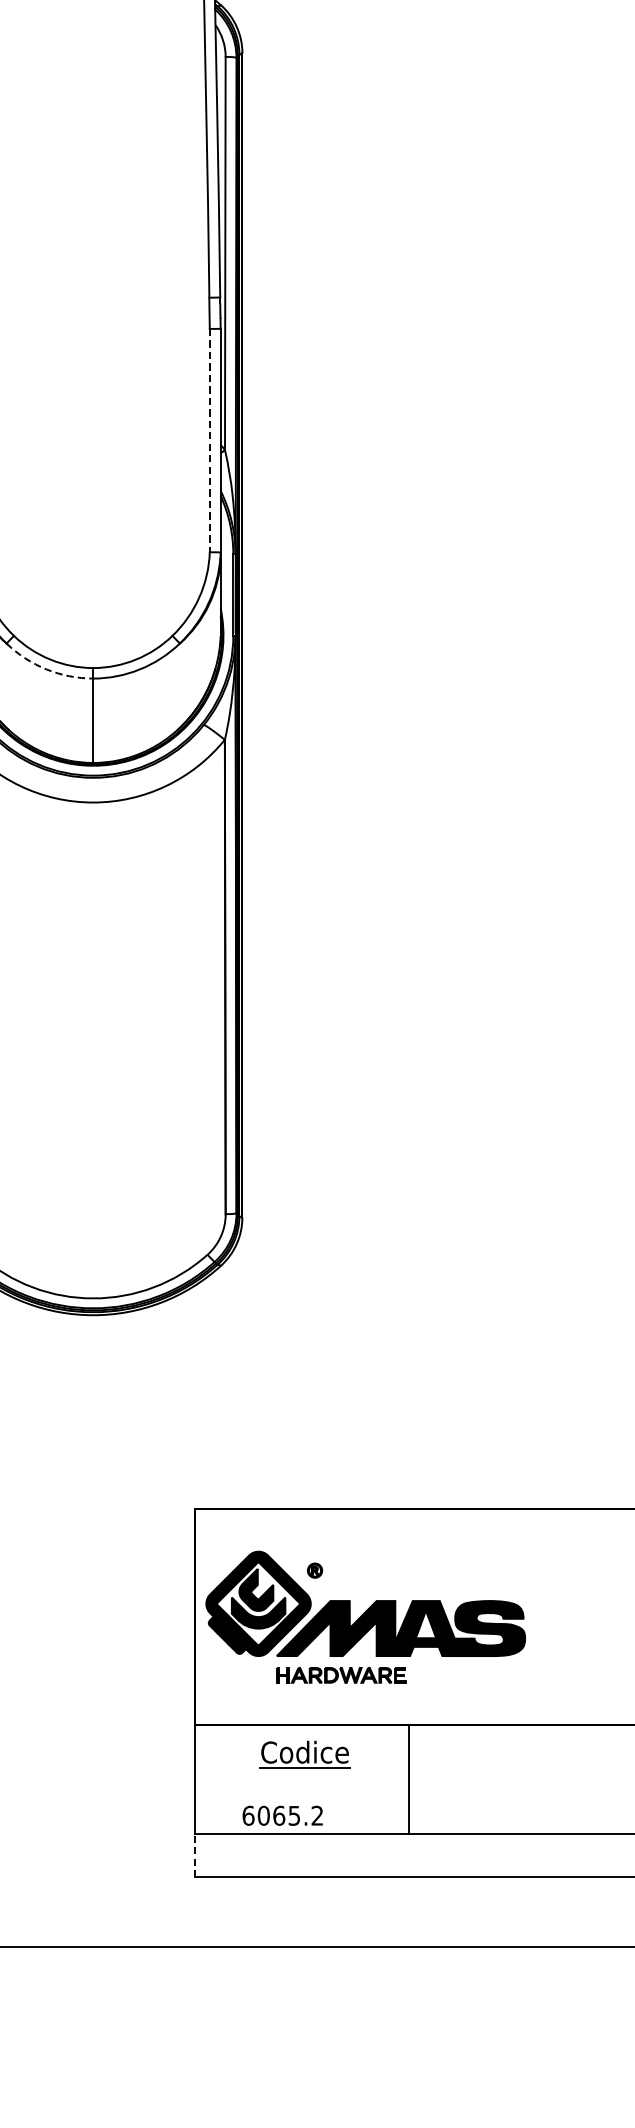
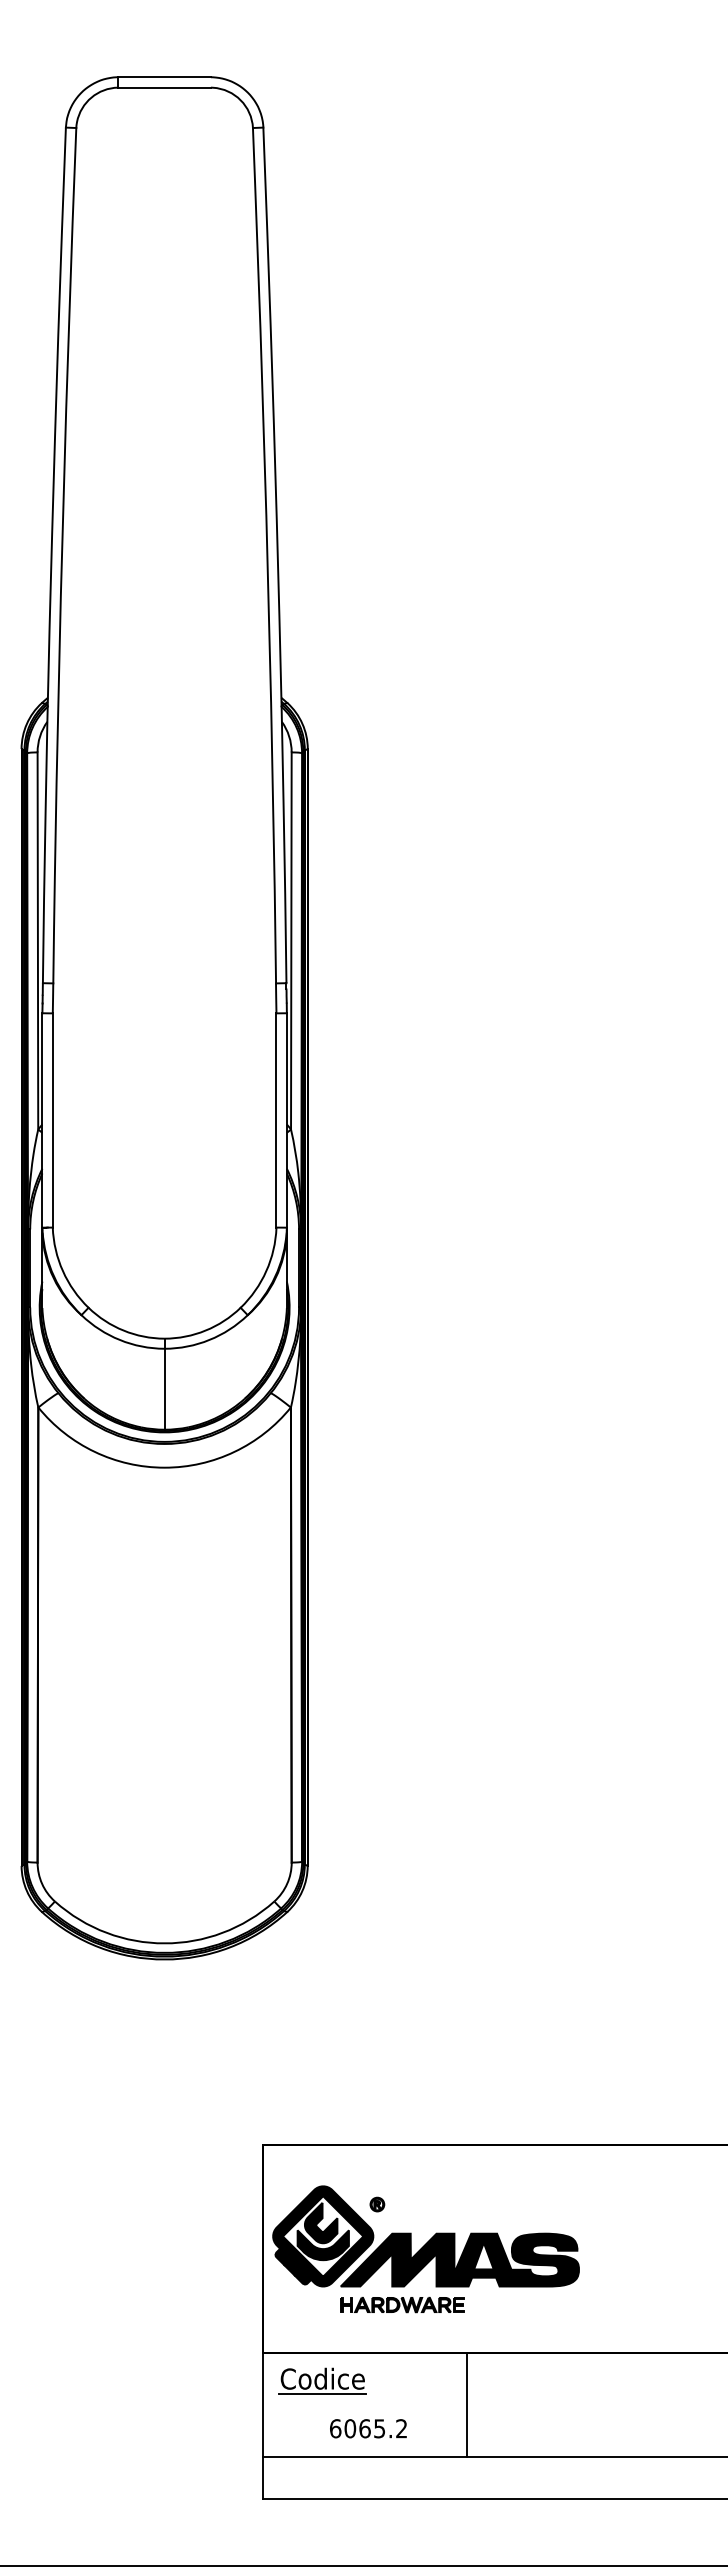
line: (209, 440) -> (276, 1120), dashed -> solid
line: (46, 668) -> (119, 1339), dashed -> solid
part: (304, 1754) -> (322, 2380), moved
text: (282, 1815) -> (368, 2428), moved
line: (195, 1855) -> (262, 2477), dashed -> solid

